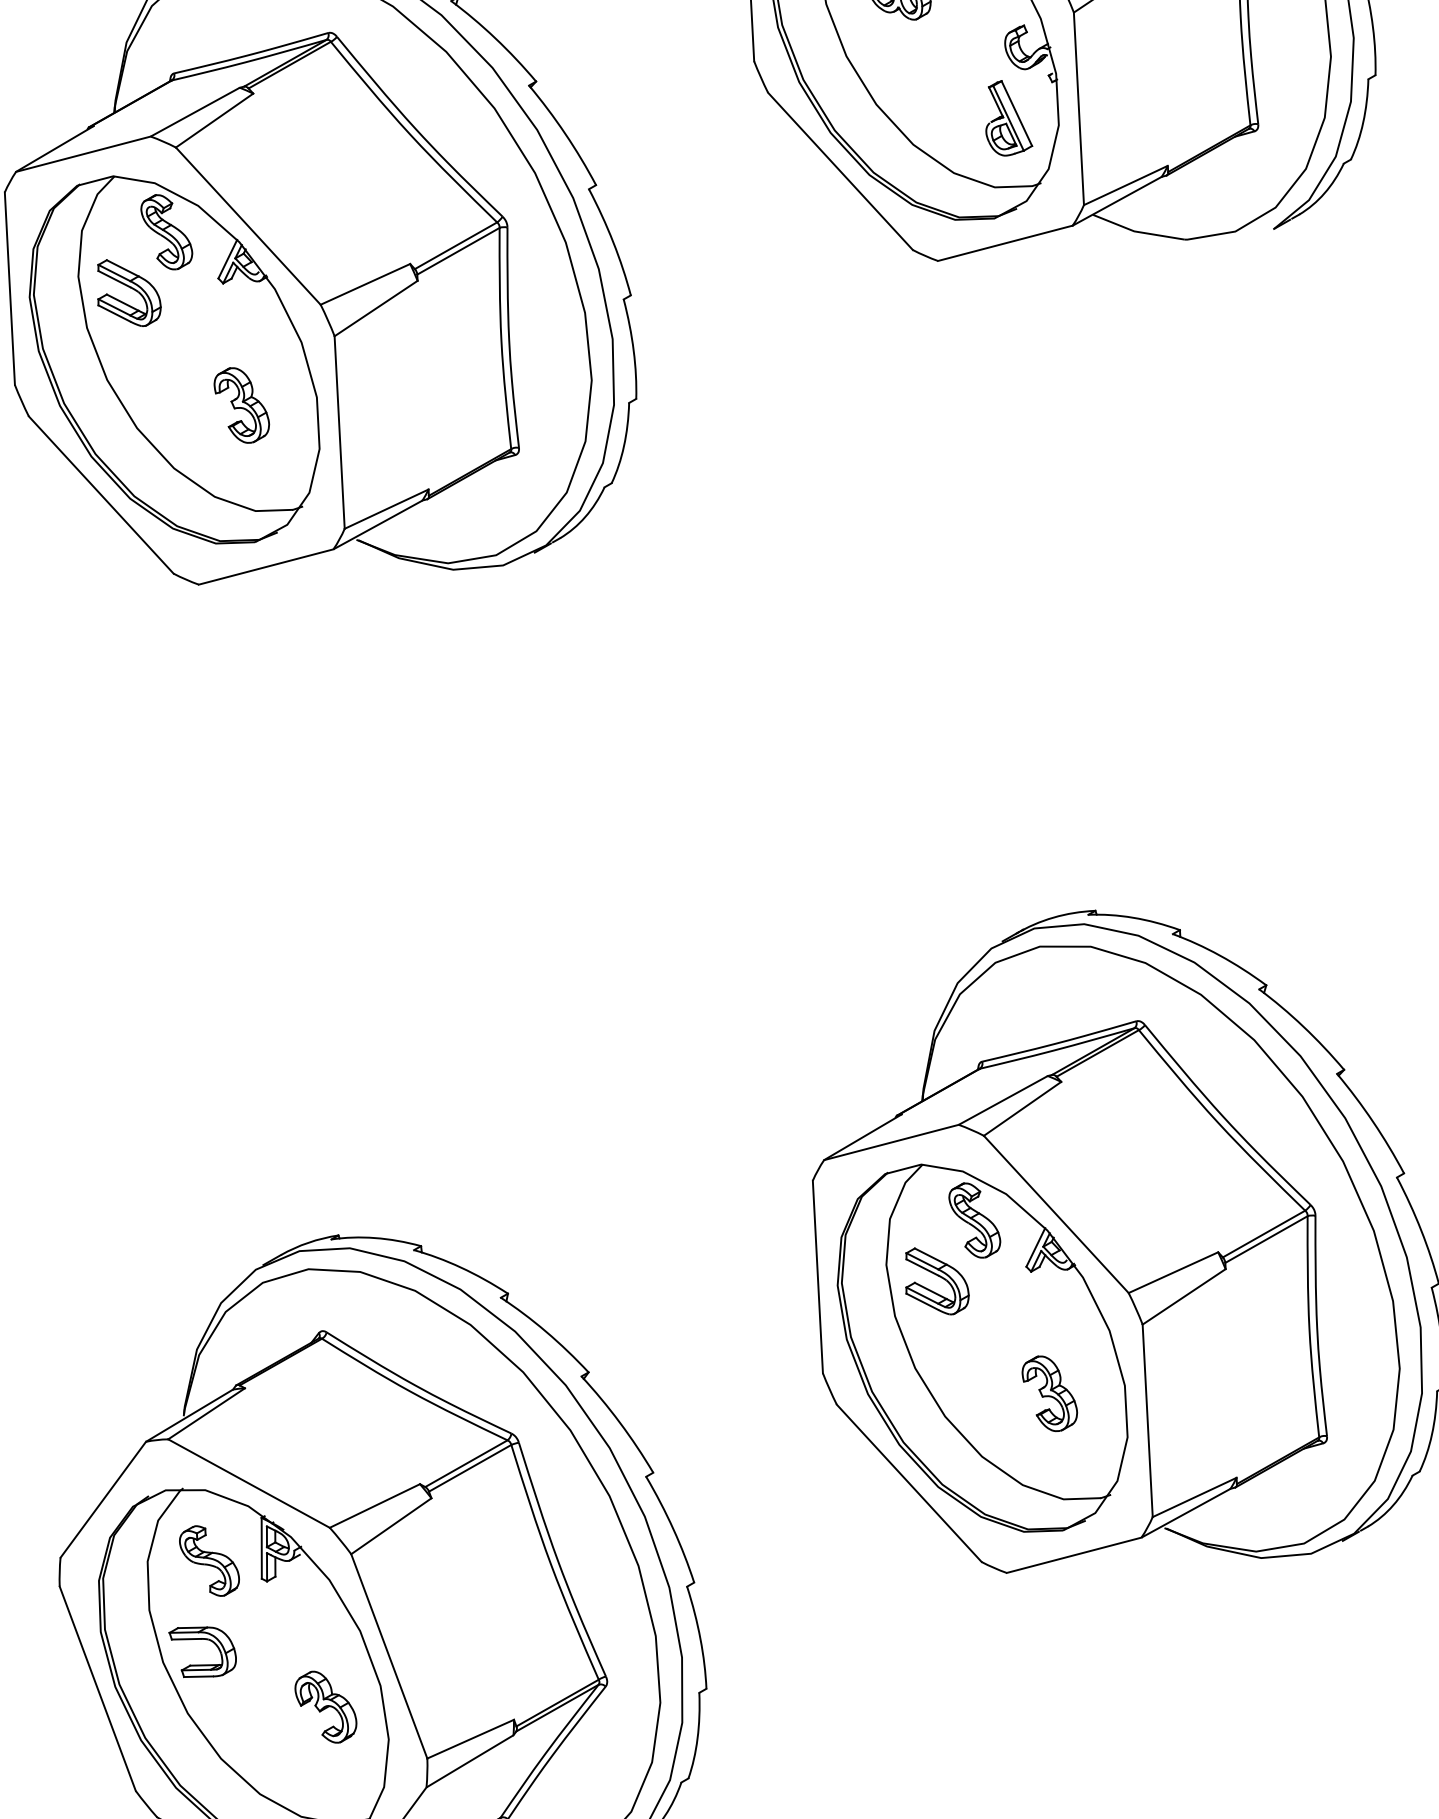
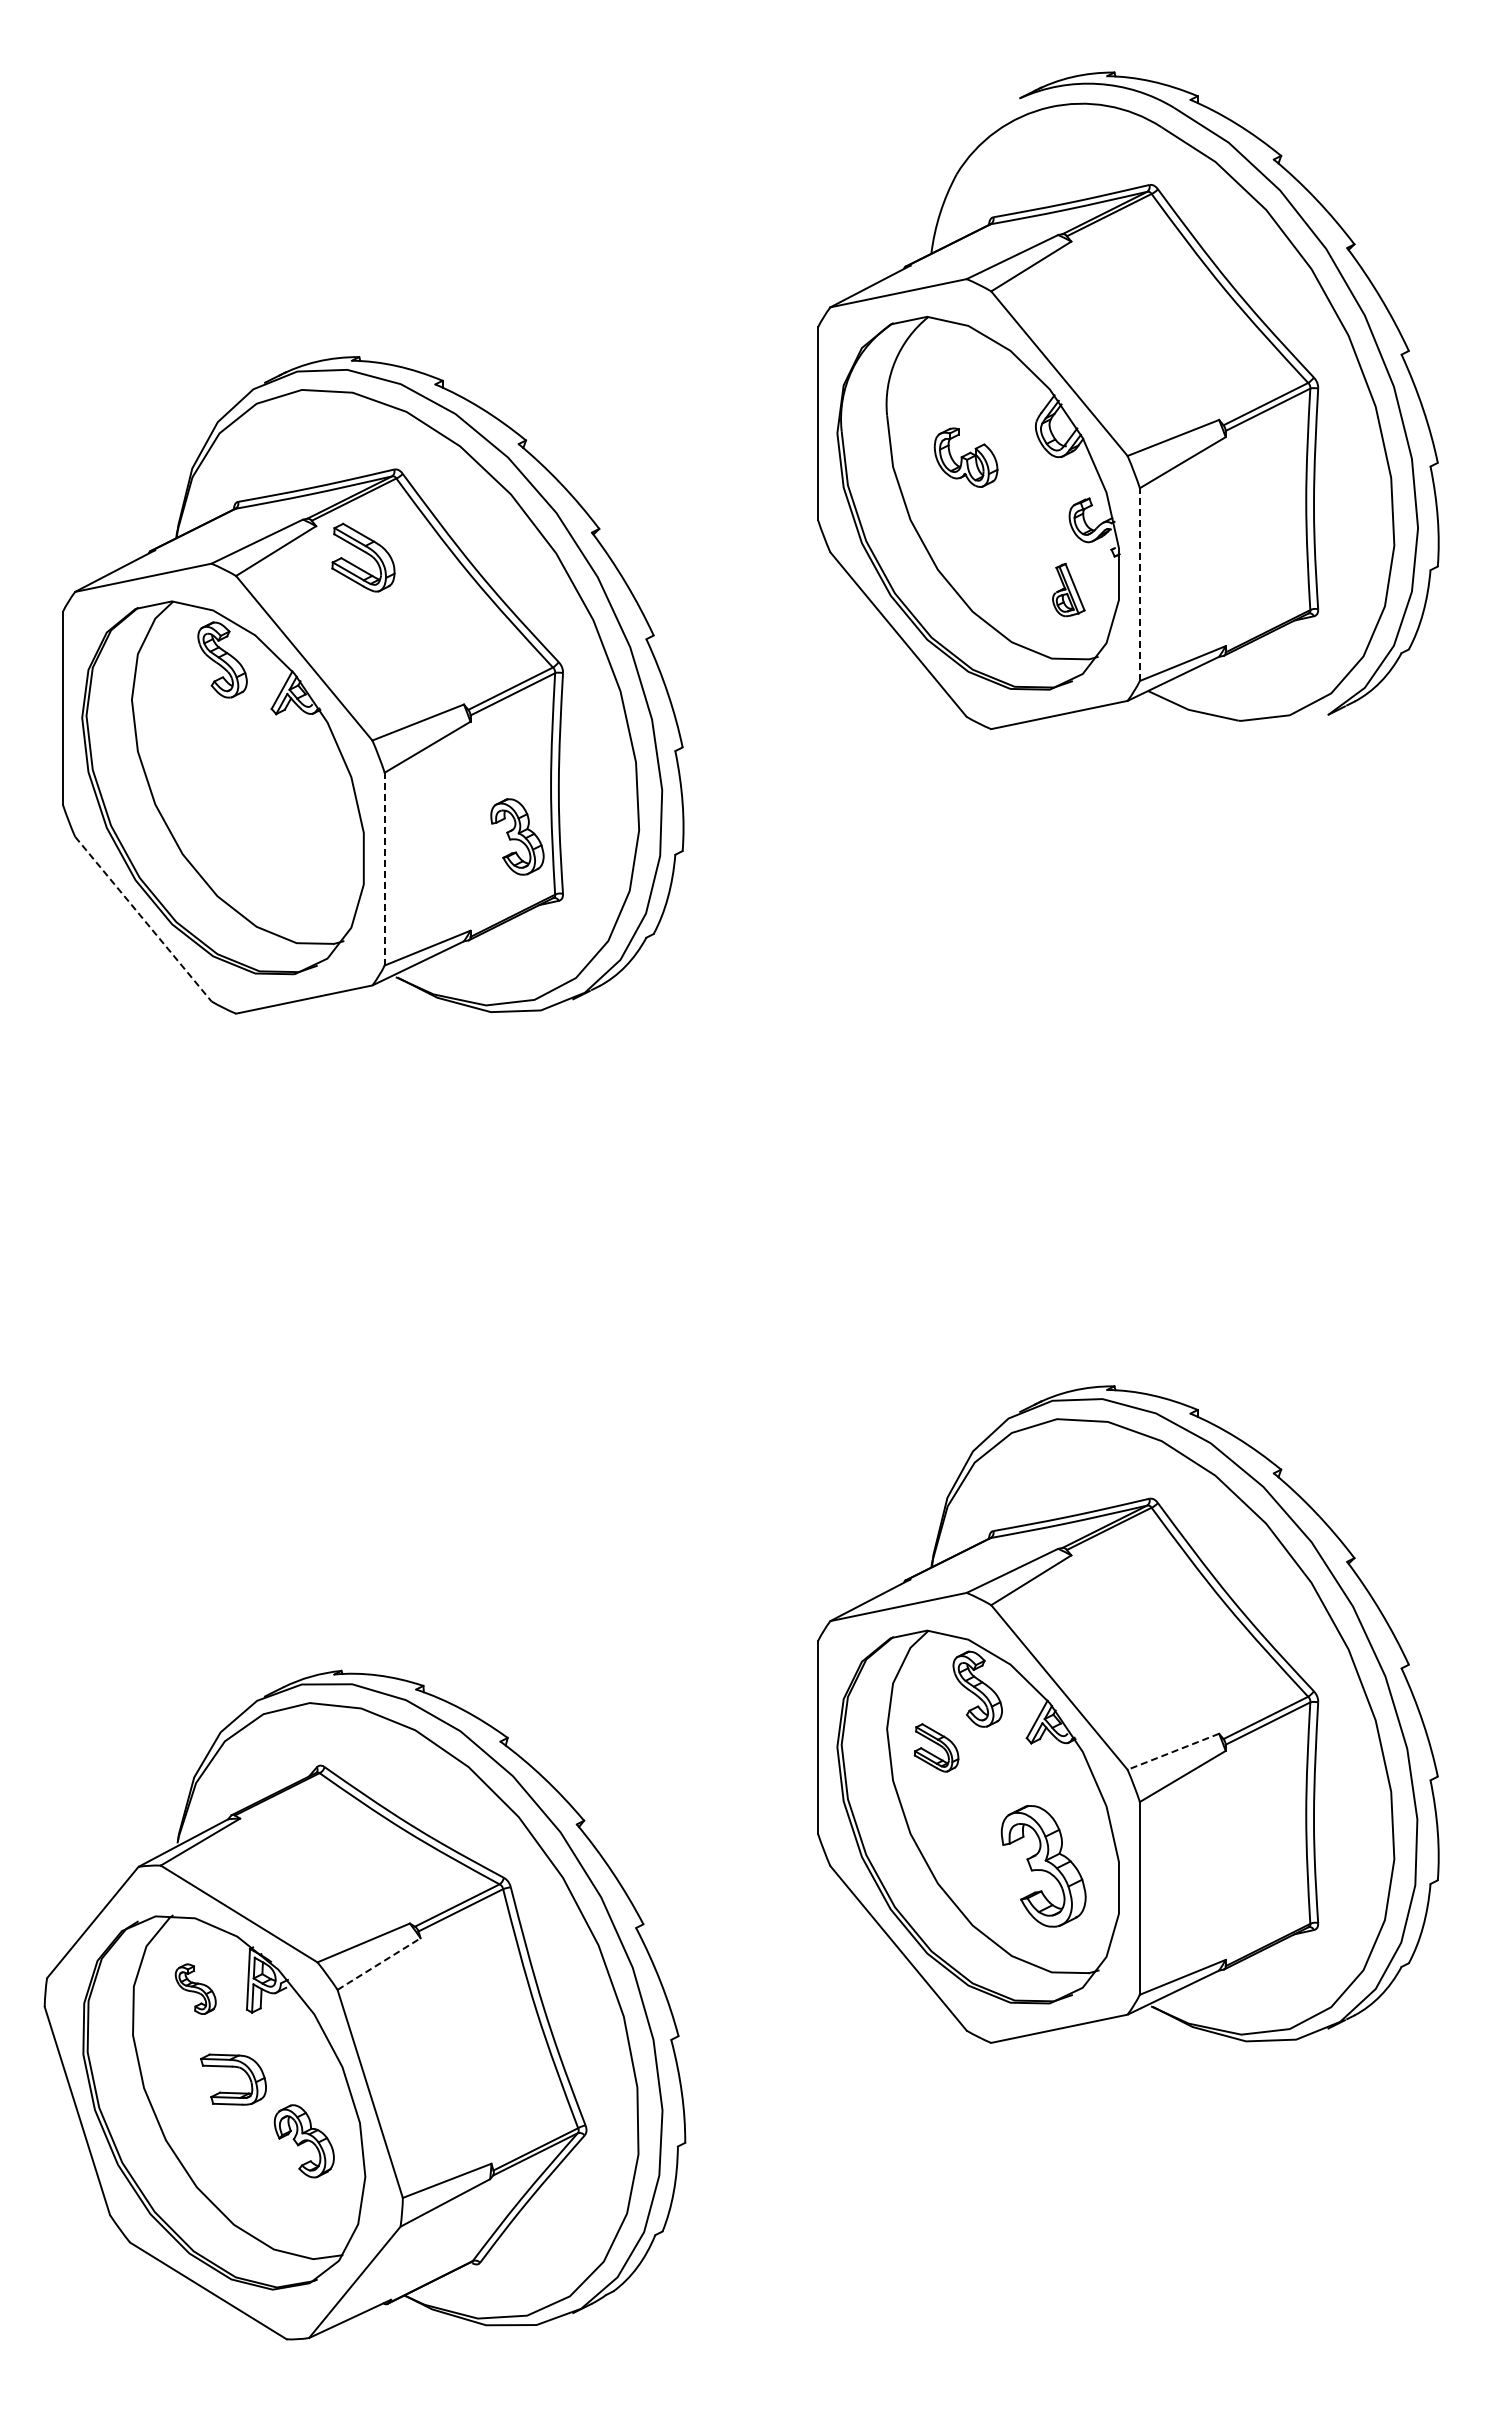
line: (1078, 108) -> (1139, 584), solid -> dashed
part: (1007, 117) -> (1068, 589), size x0.7
part: (128, 292) -> (363, 557), moved
part: (241, 404) -> (517, 836), moved
line: (339, 431) -> (384, 868), solid -> dashed
line: (101, 495) -> (143, 919), solid -> dashed
line: (1172, 1272) -> (1172, 1751), solid -> dashed
part: (936, 1280) -> (936, 1747), size x0.7
part: (1049, 1393) -> (1043, 1865), size x1.6
line: (391, 1526) -> (379, 1964), solid -> dashed
part: (209, 1560) -> (195, 1988), size x0.7
part: (206, 1640) -> (237, 2068), moved

